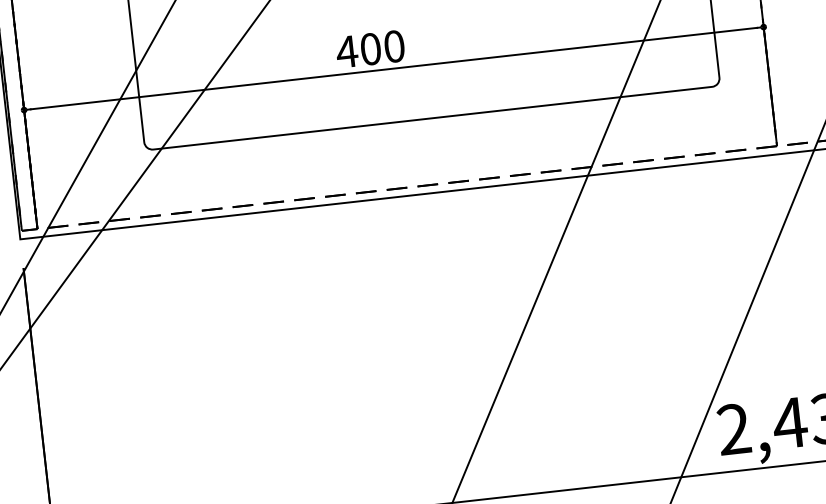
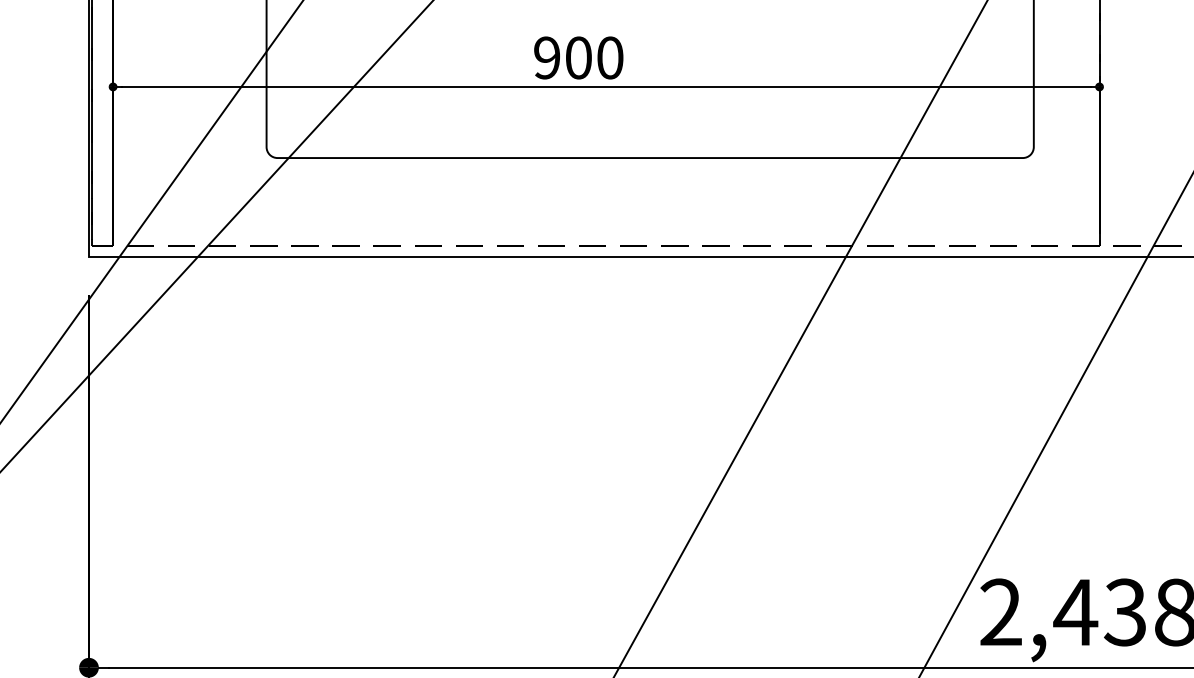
text: (346, 51) -> (546, 57), 400 -> 900

